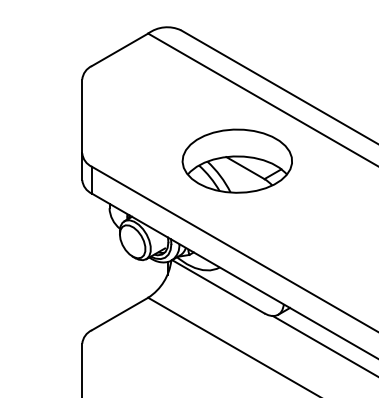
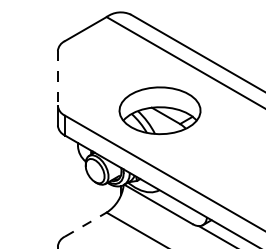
line: (82, 116) -> (58, 78), solid -> dashed
part: (236, 160) -> (159, 110), moved
line: (120, 313) -> (86, 224), solid -> dashed

